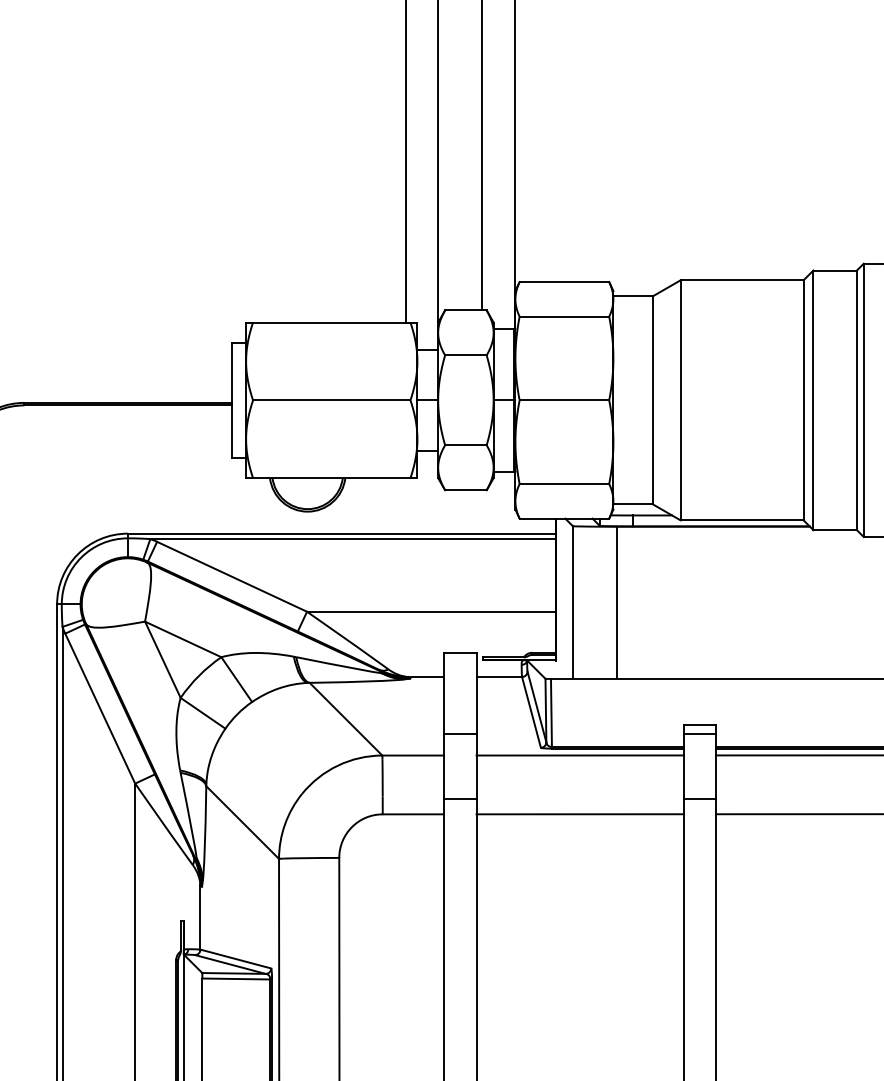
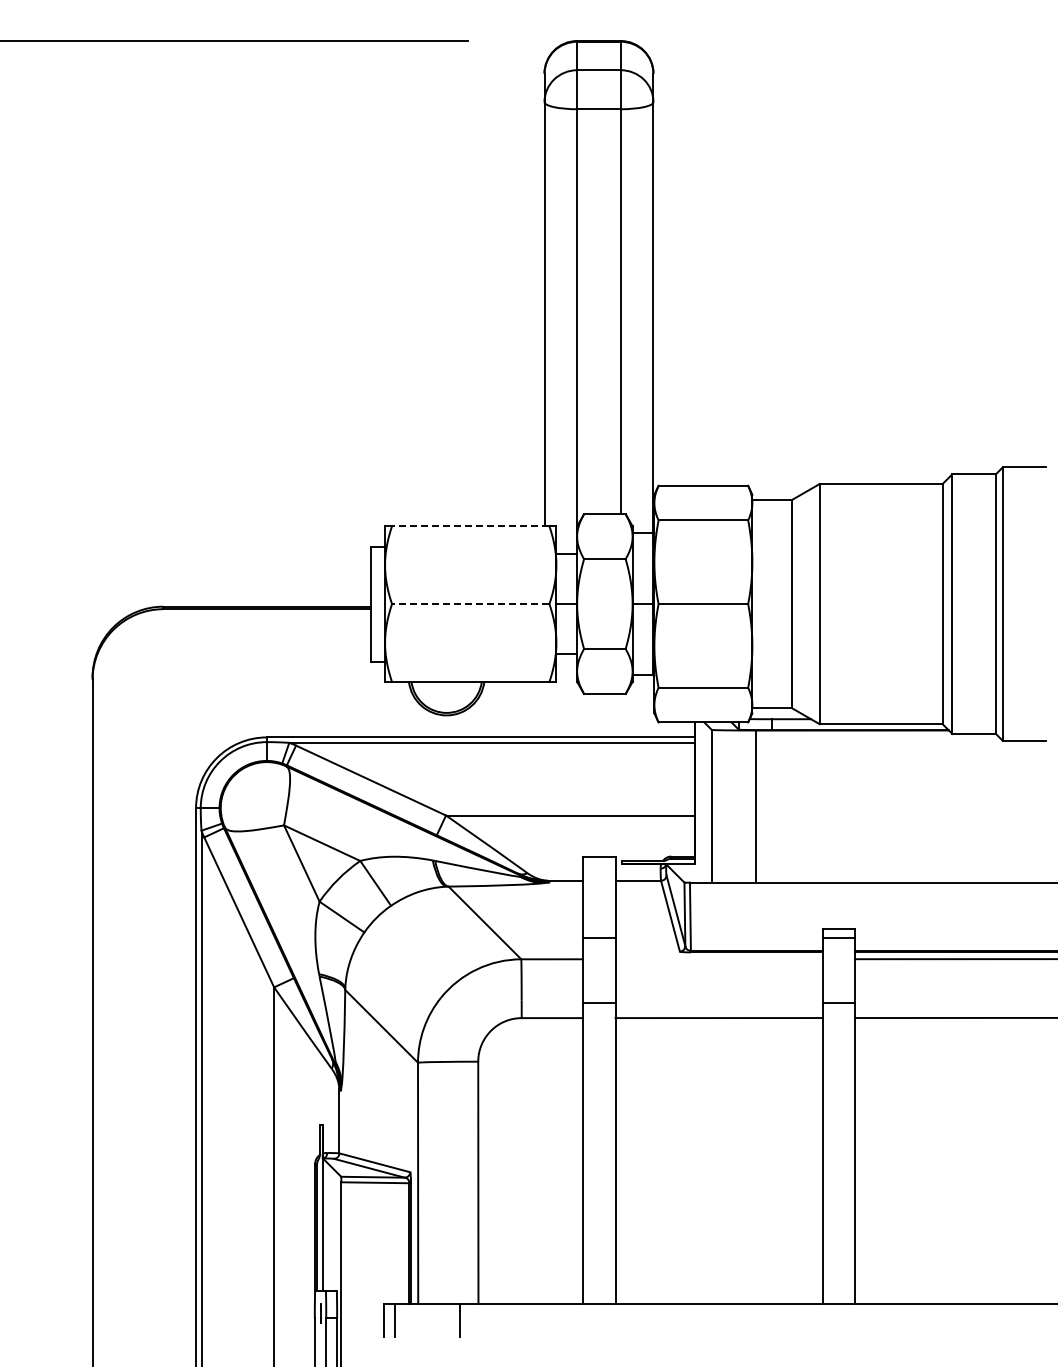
line: (331, 322) -> (470, 526), solid -> dashed
line: (331, 400) -> (470, 604), solid -> dashed
line: (579, 755) -> (718, 959), removed

